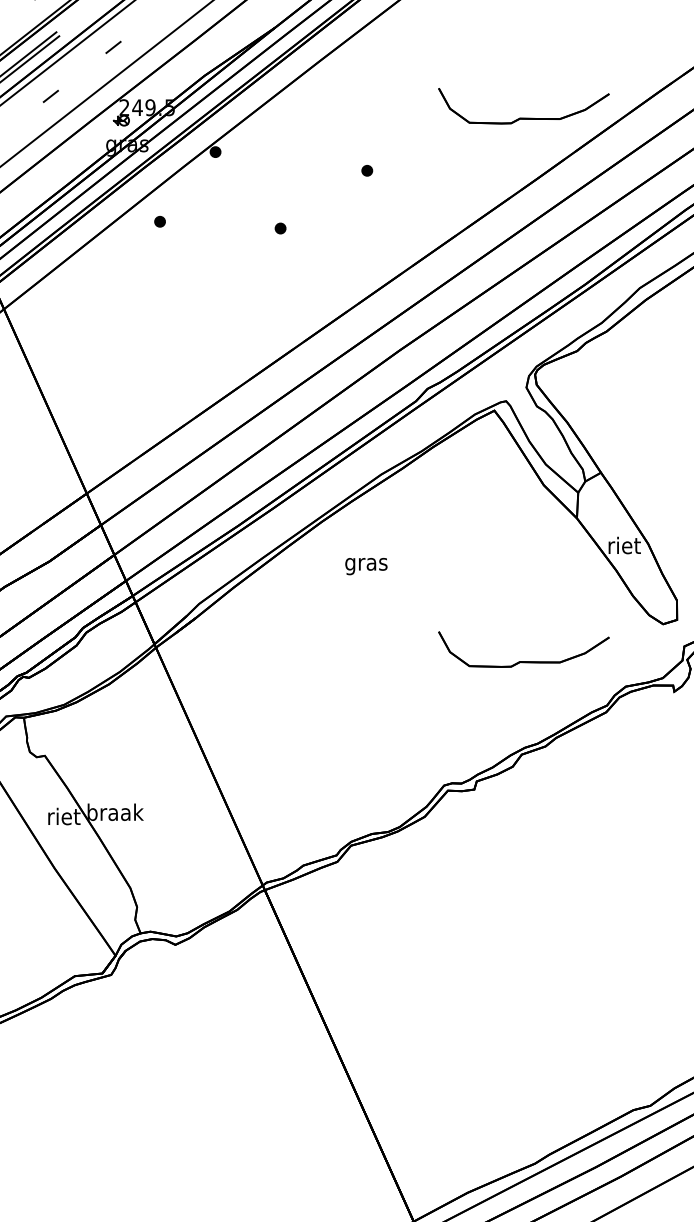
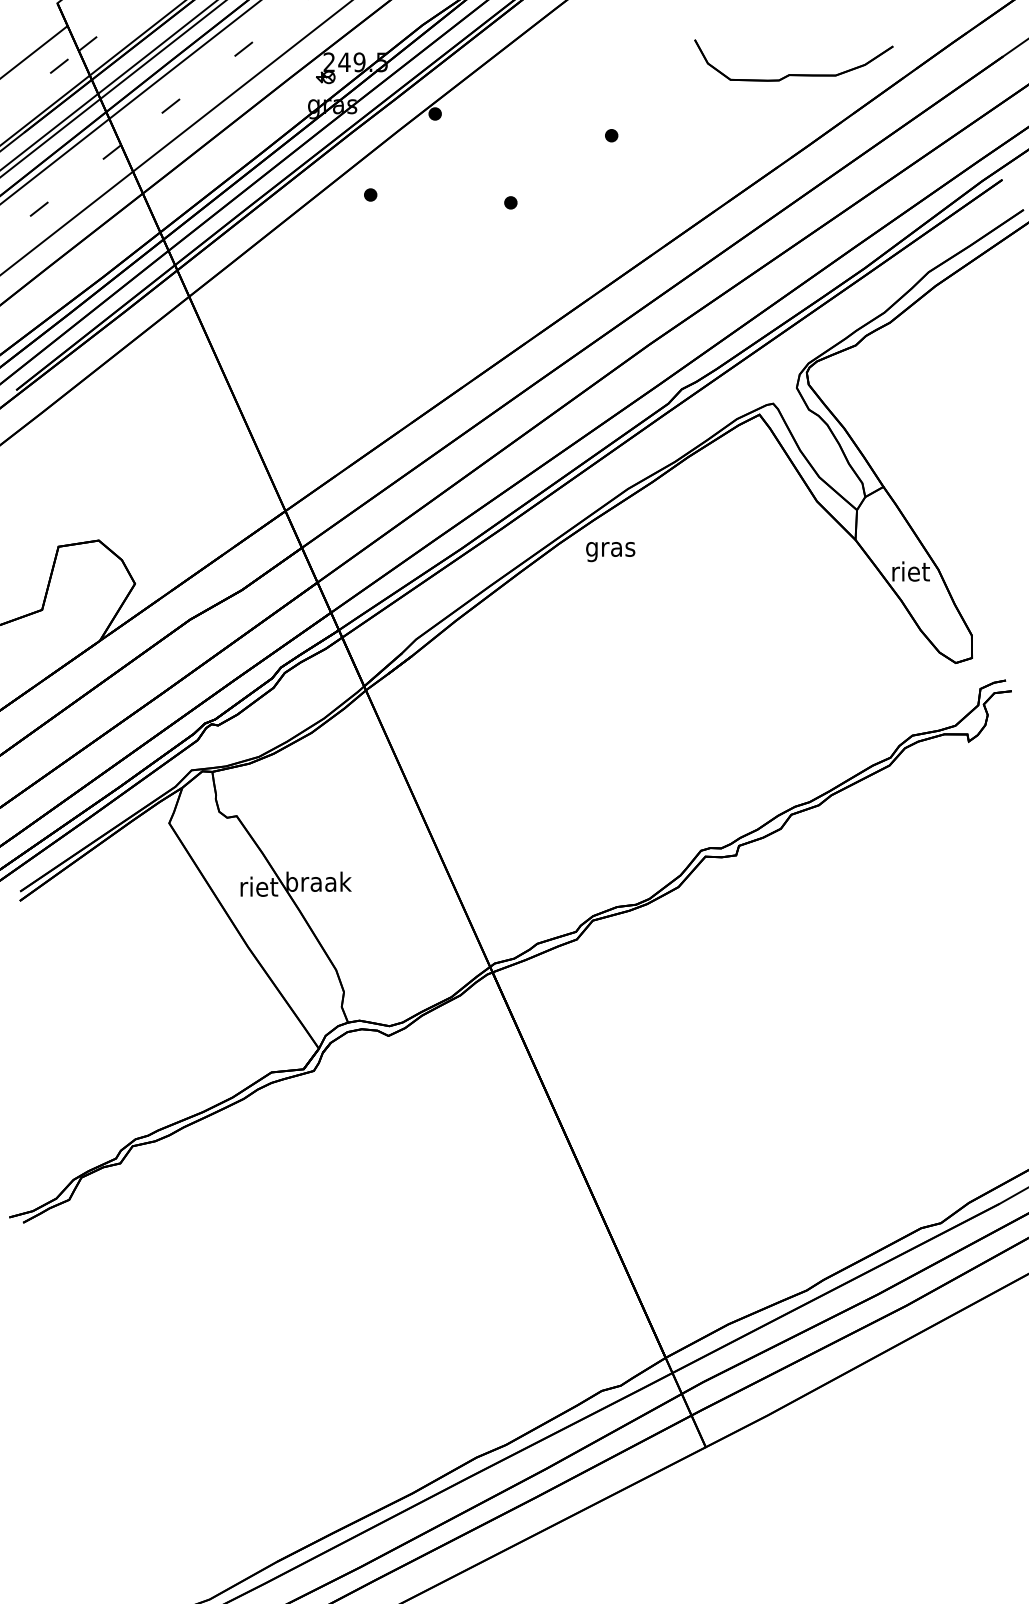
text: (366, 566) -> (610, 552), moved
part: (523, 661) -> (793, 706), removed

